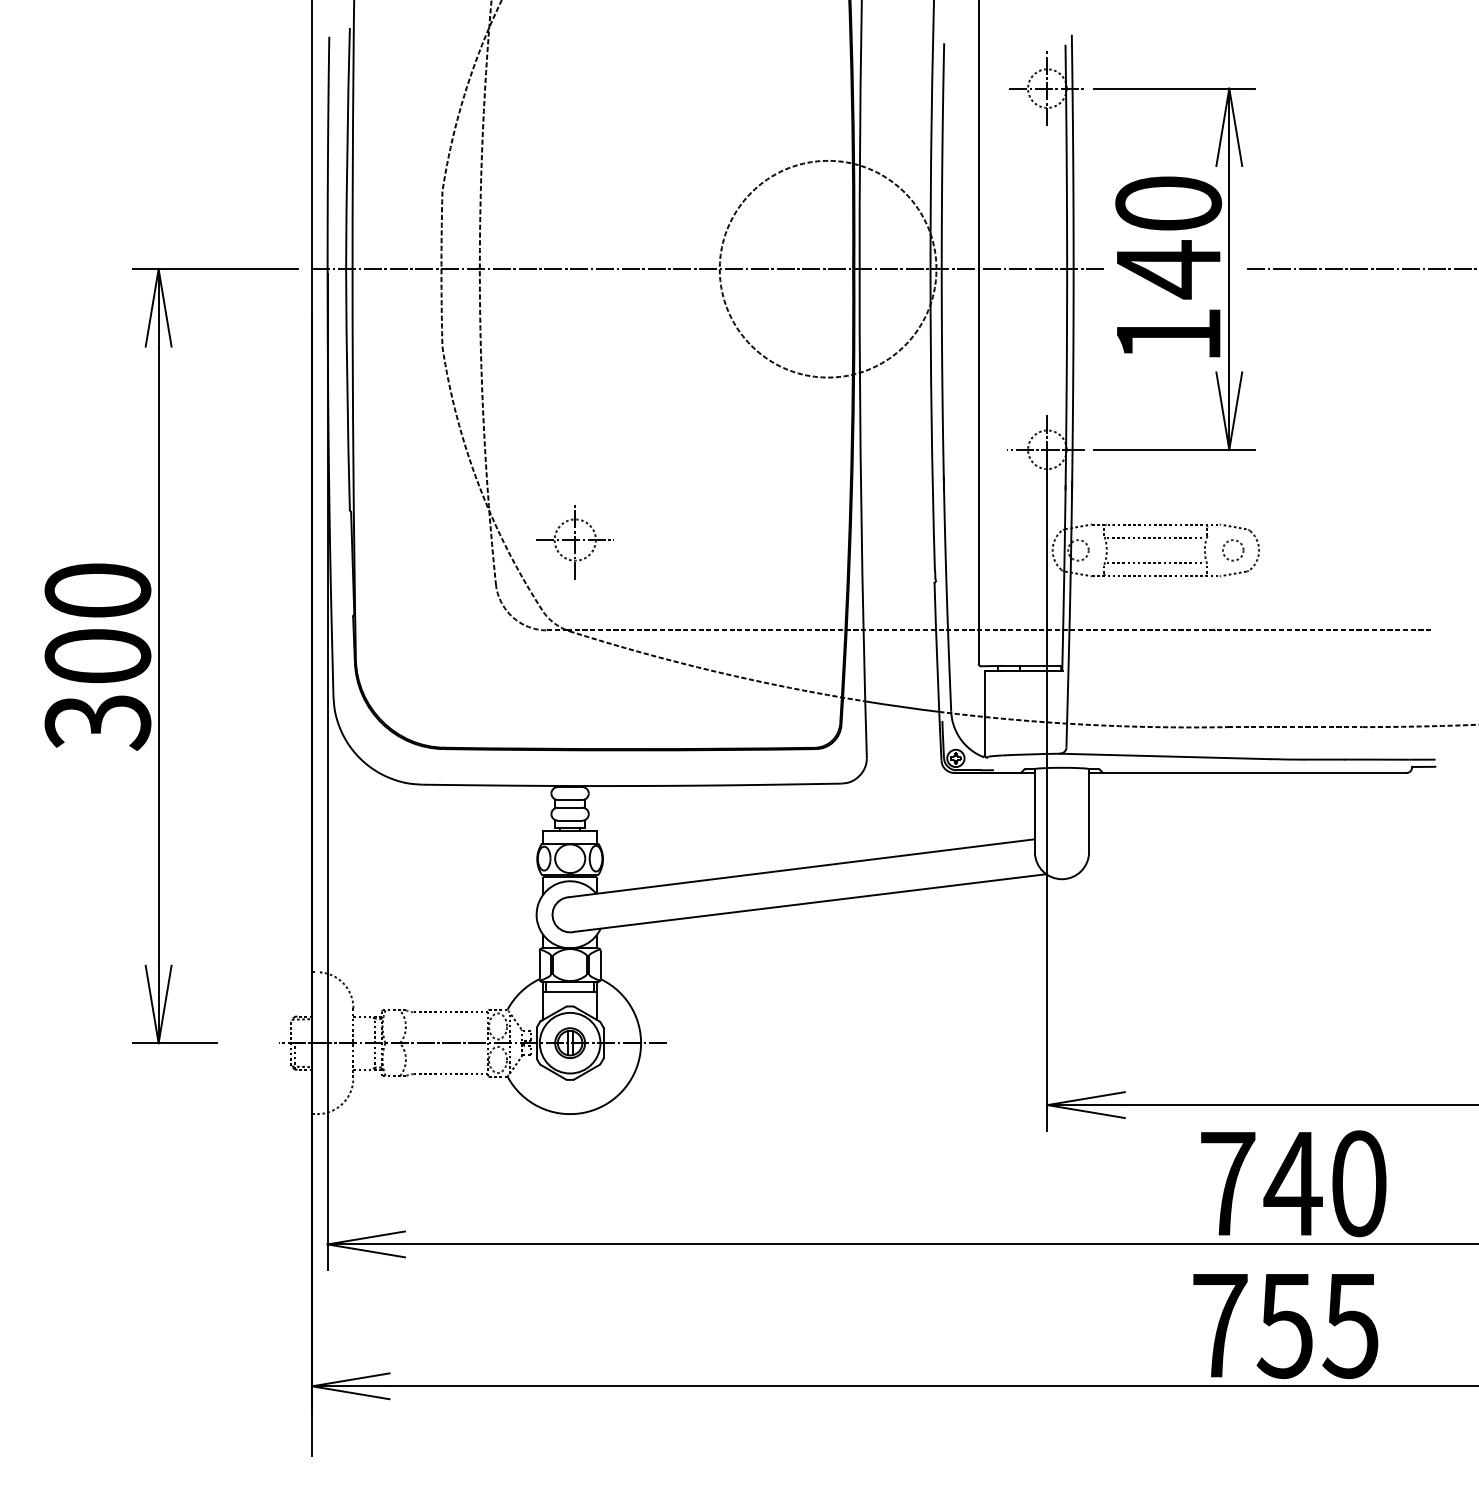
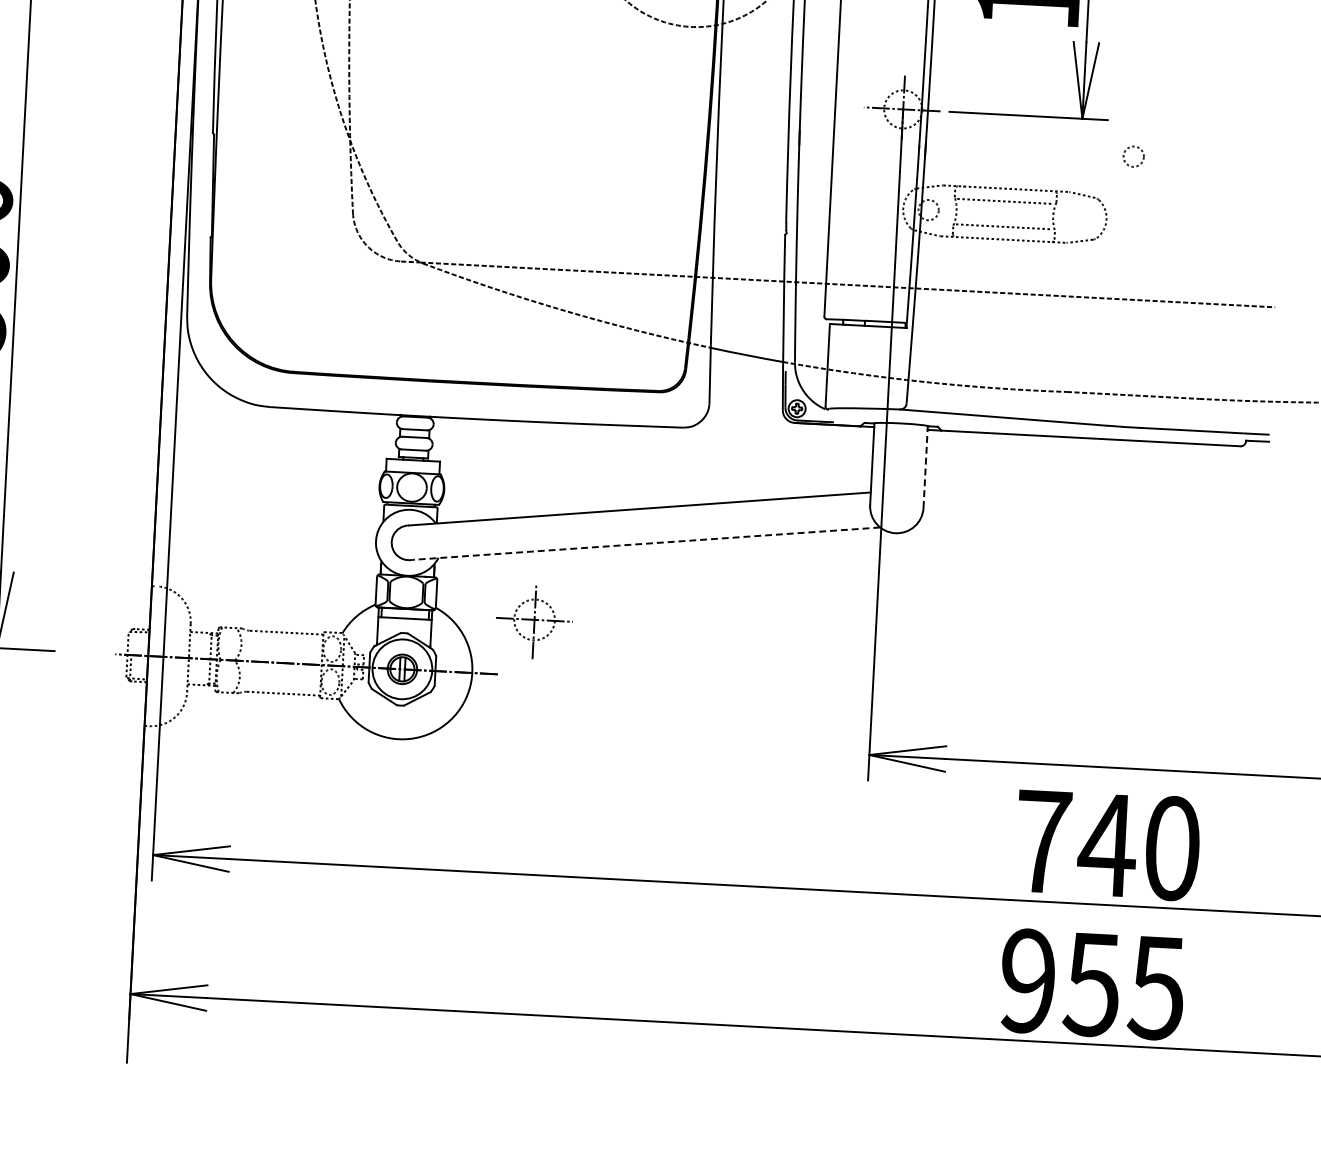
part: (574, 542) -> (533, 622), moved
circle: (1233, 550) -> (1133, 156), moved
line: (1089, 810) -> (926, 466), solid -> dashed
line: (810, 903) -> (646, 544), solid -> dashed
text: (1219, 1325) -> (1027, 981), 755 -> 955

